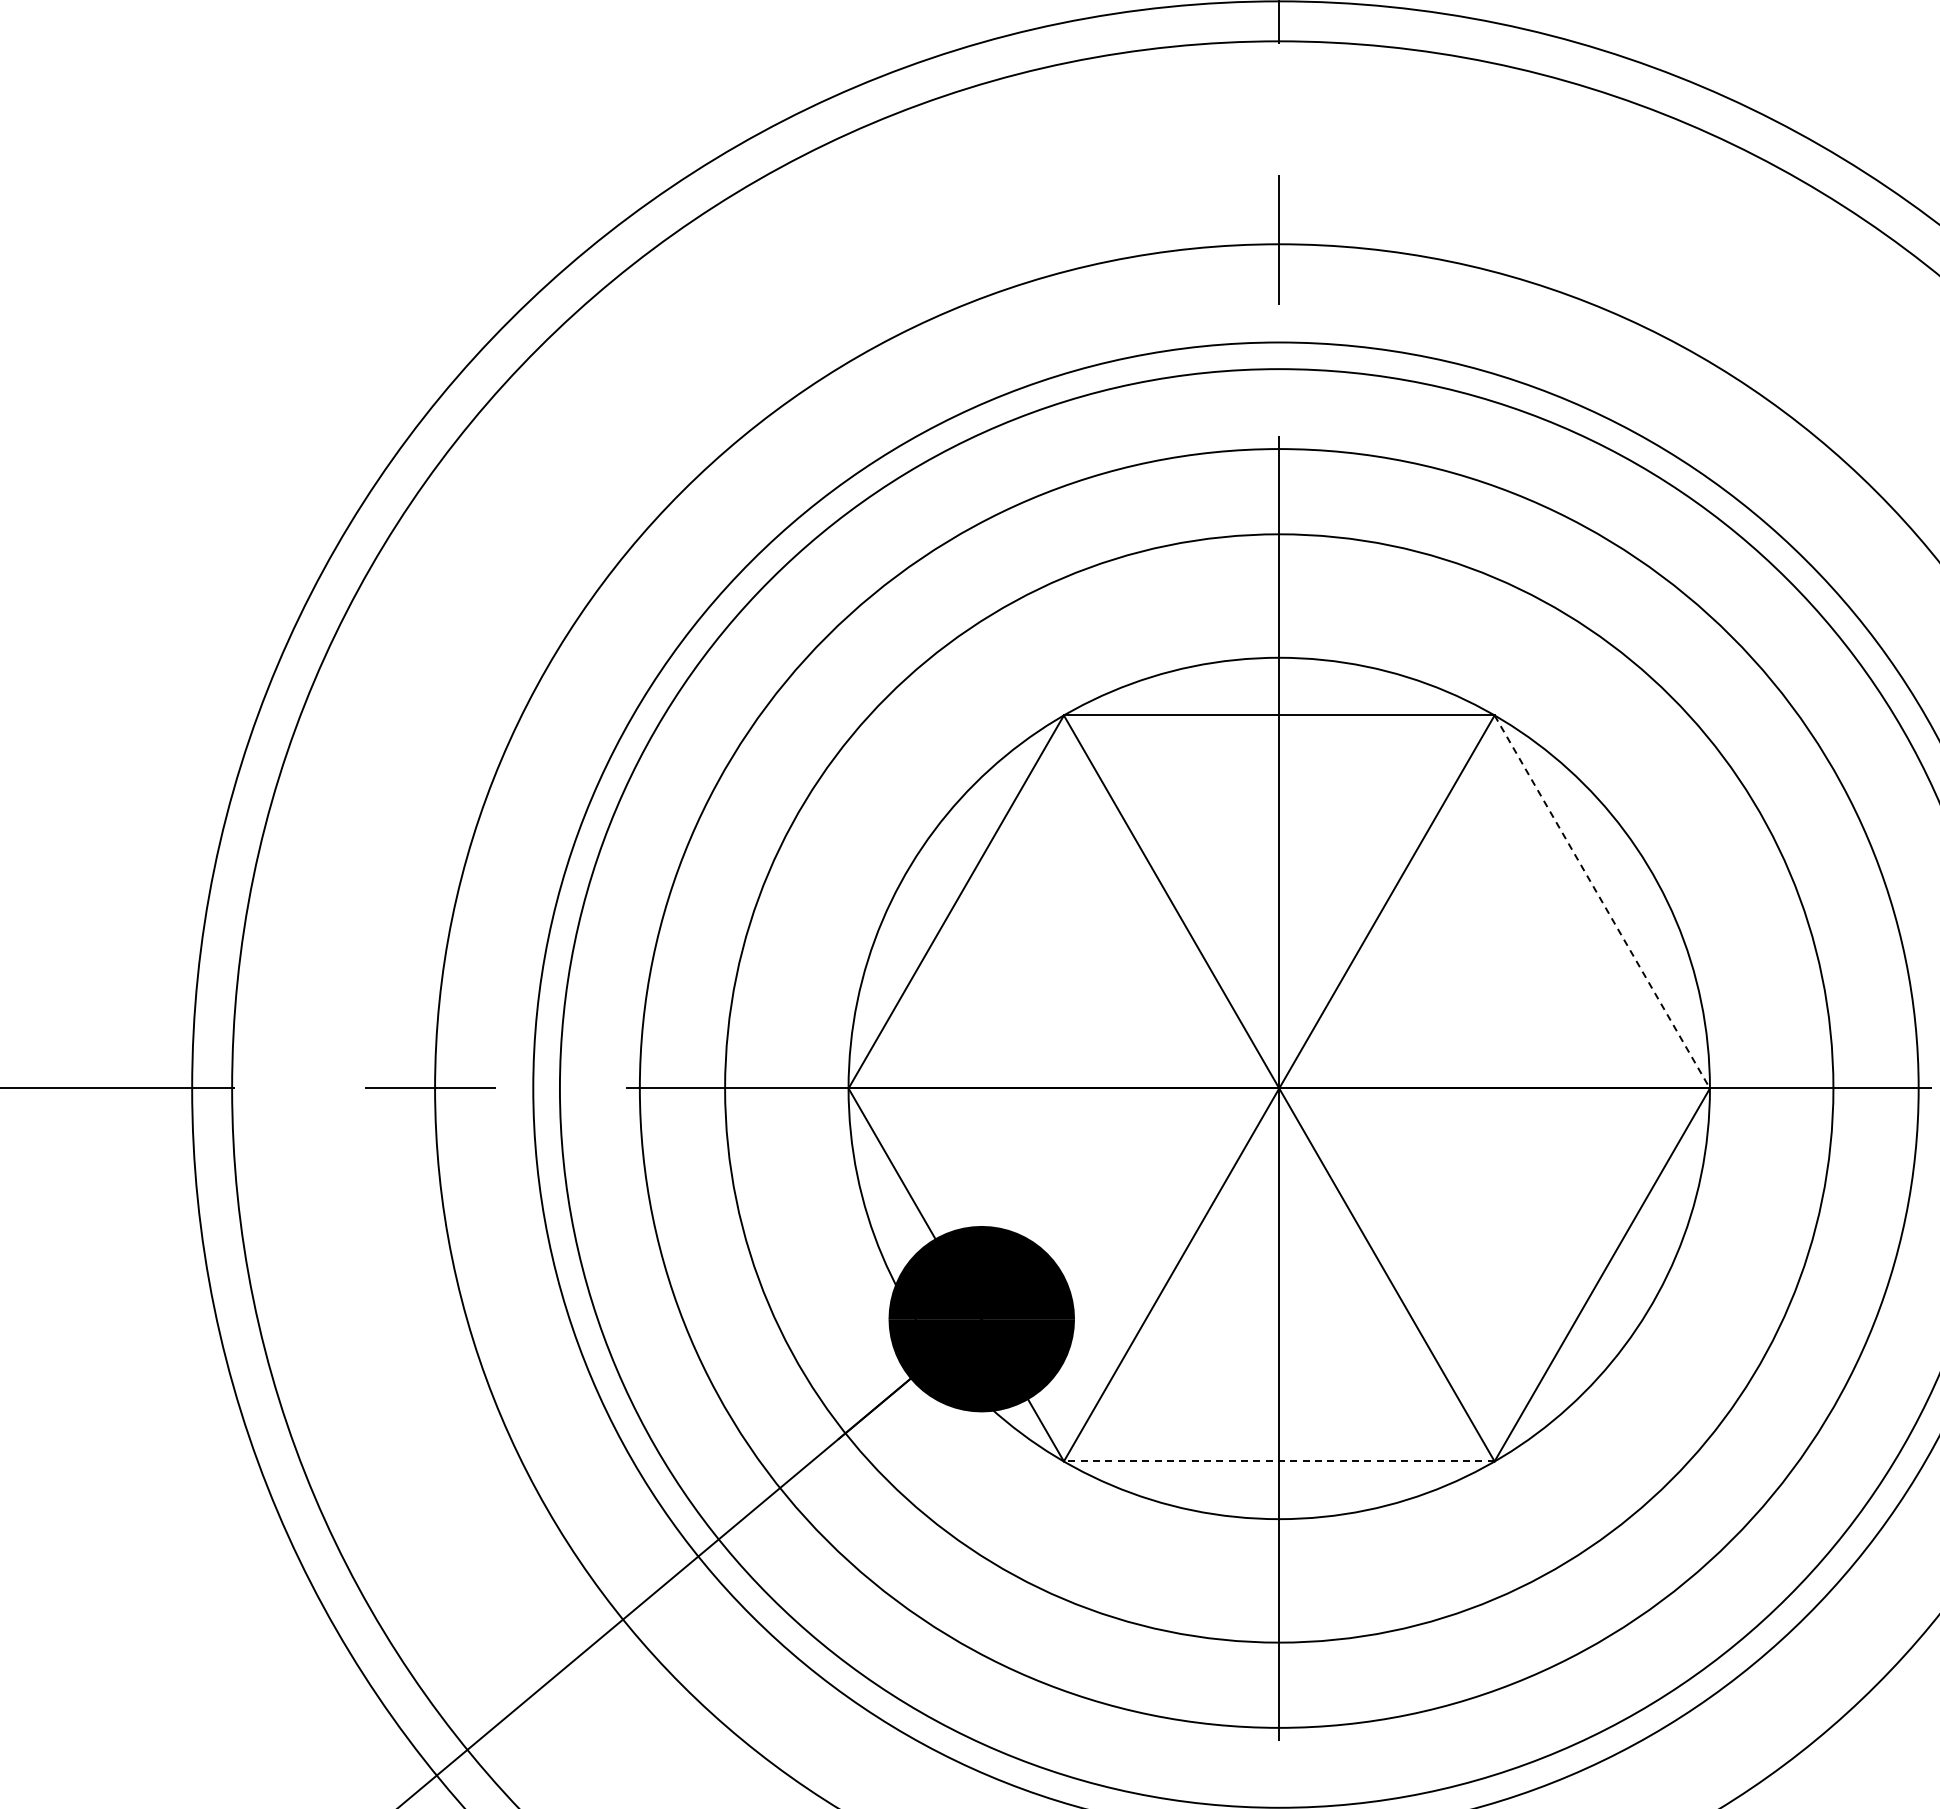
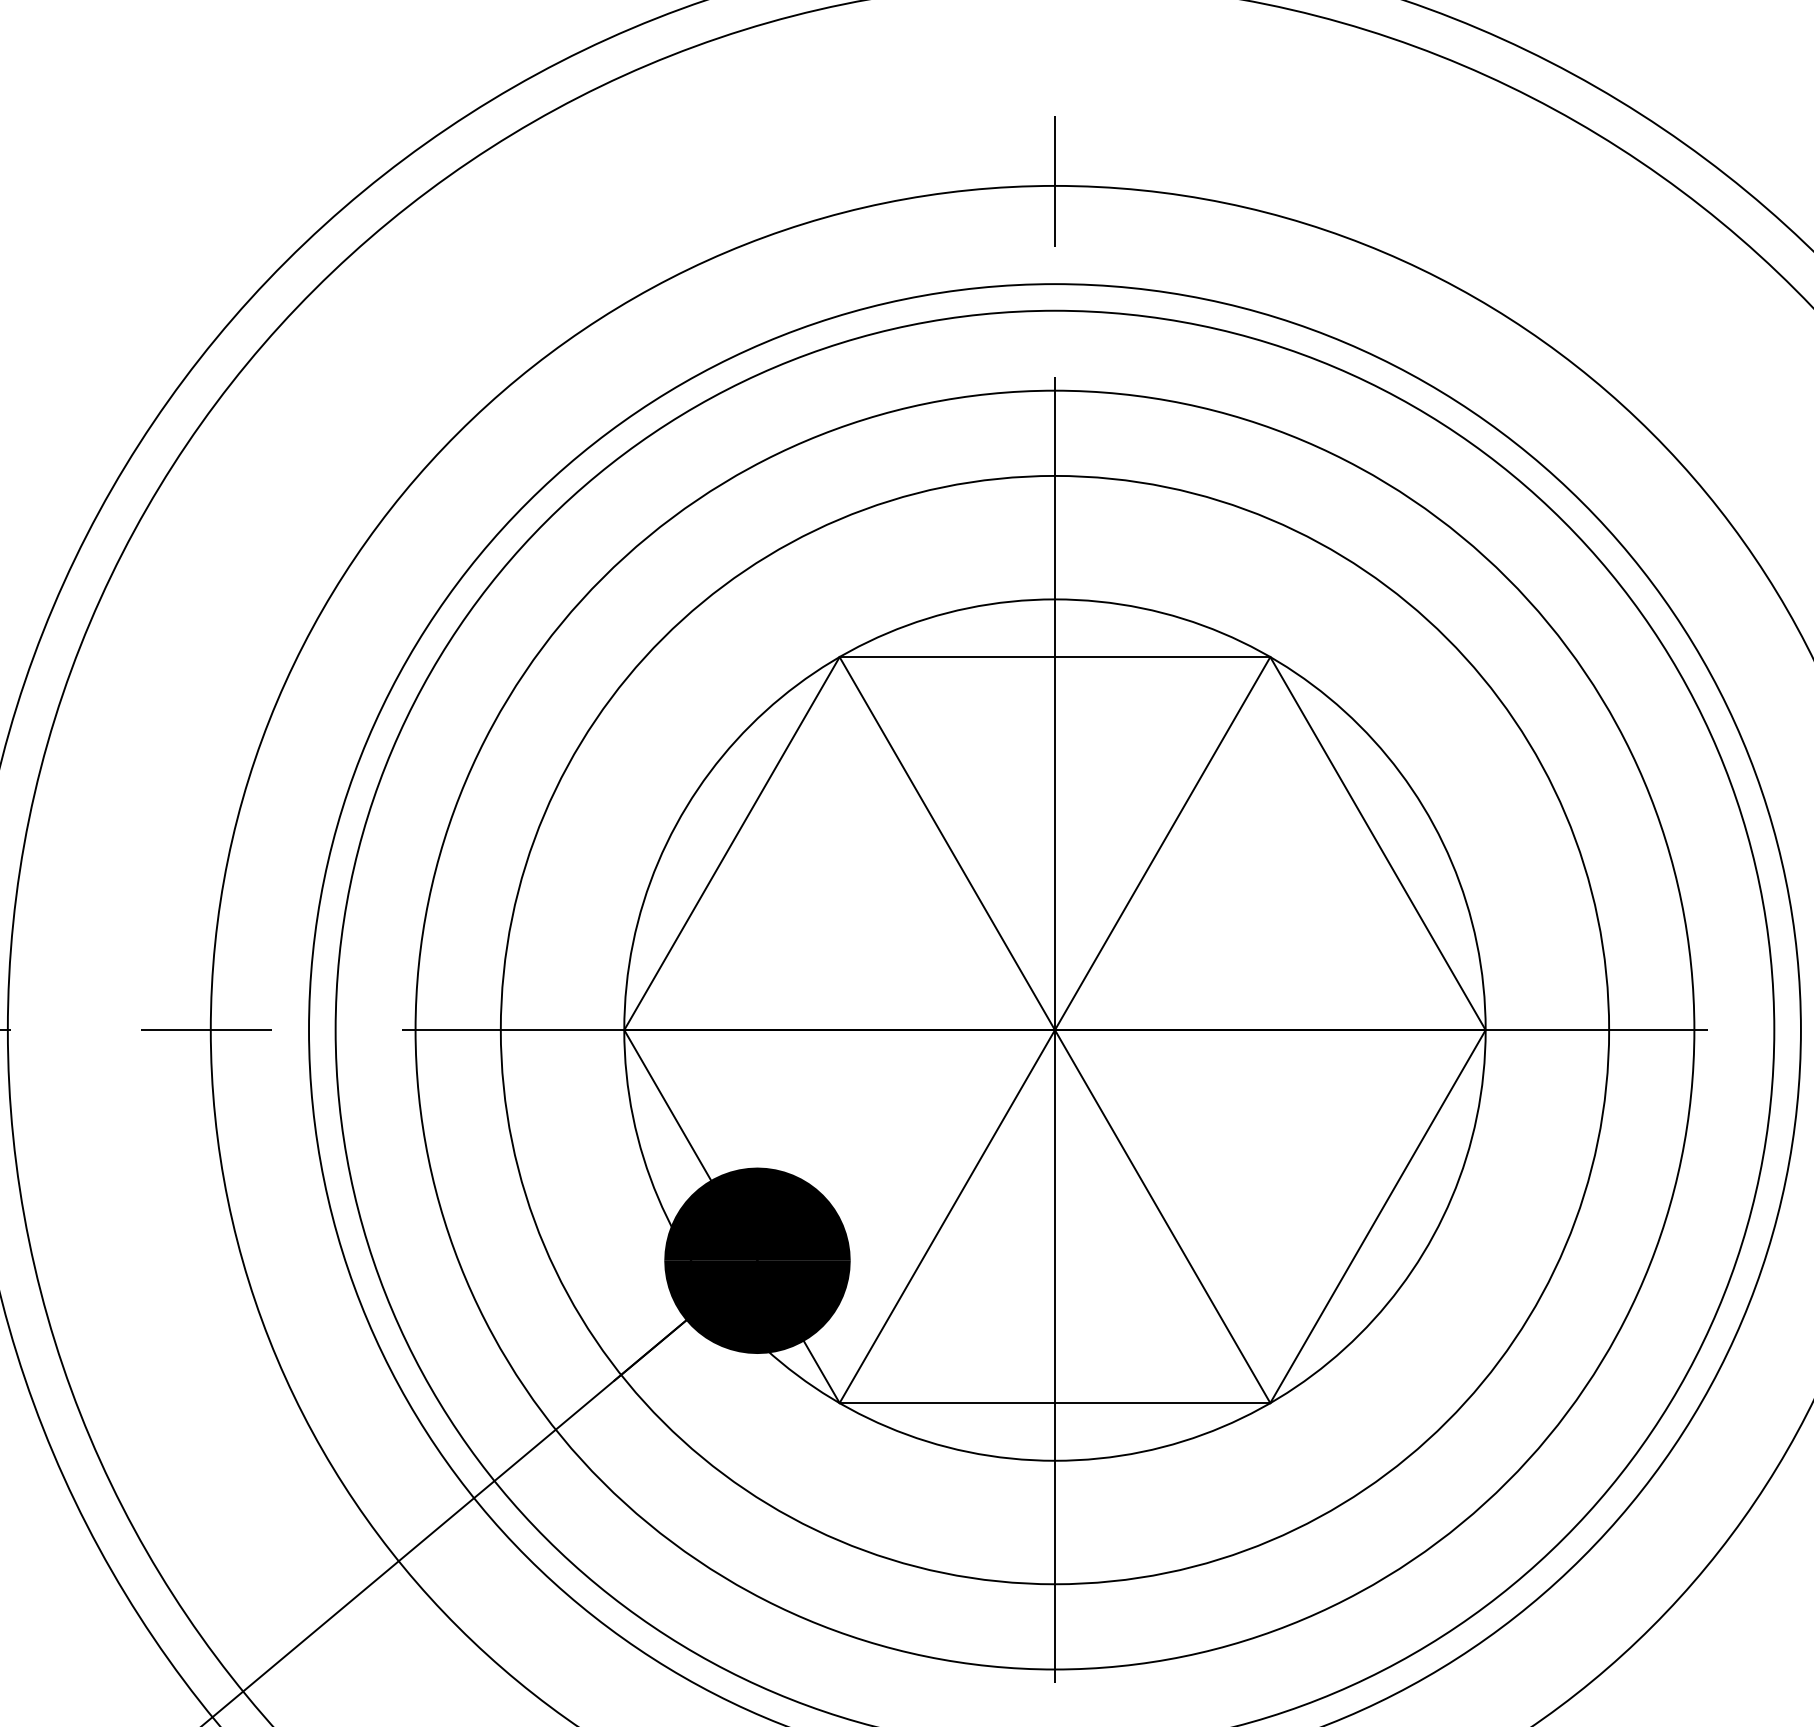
line: (1602, 902) -> (1378, 844), dashed -> solid
line: (1278, 1461) -> (1054, 1403), dashed -> solid

